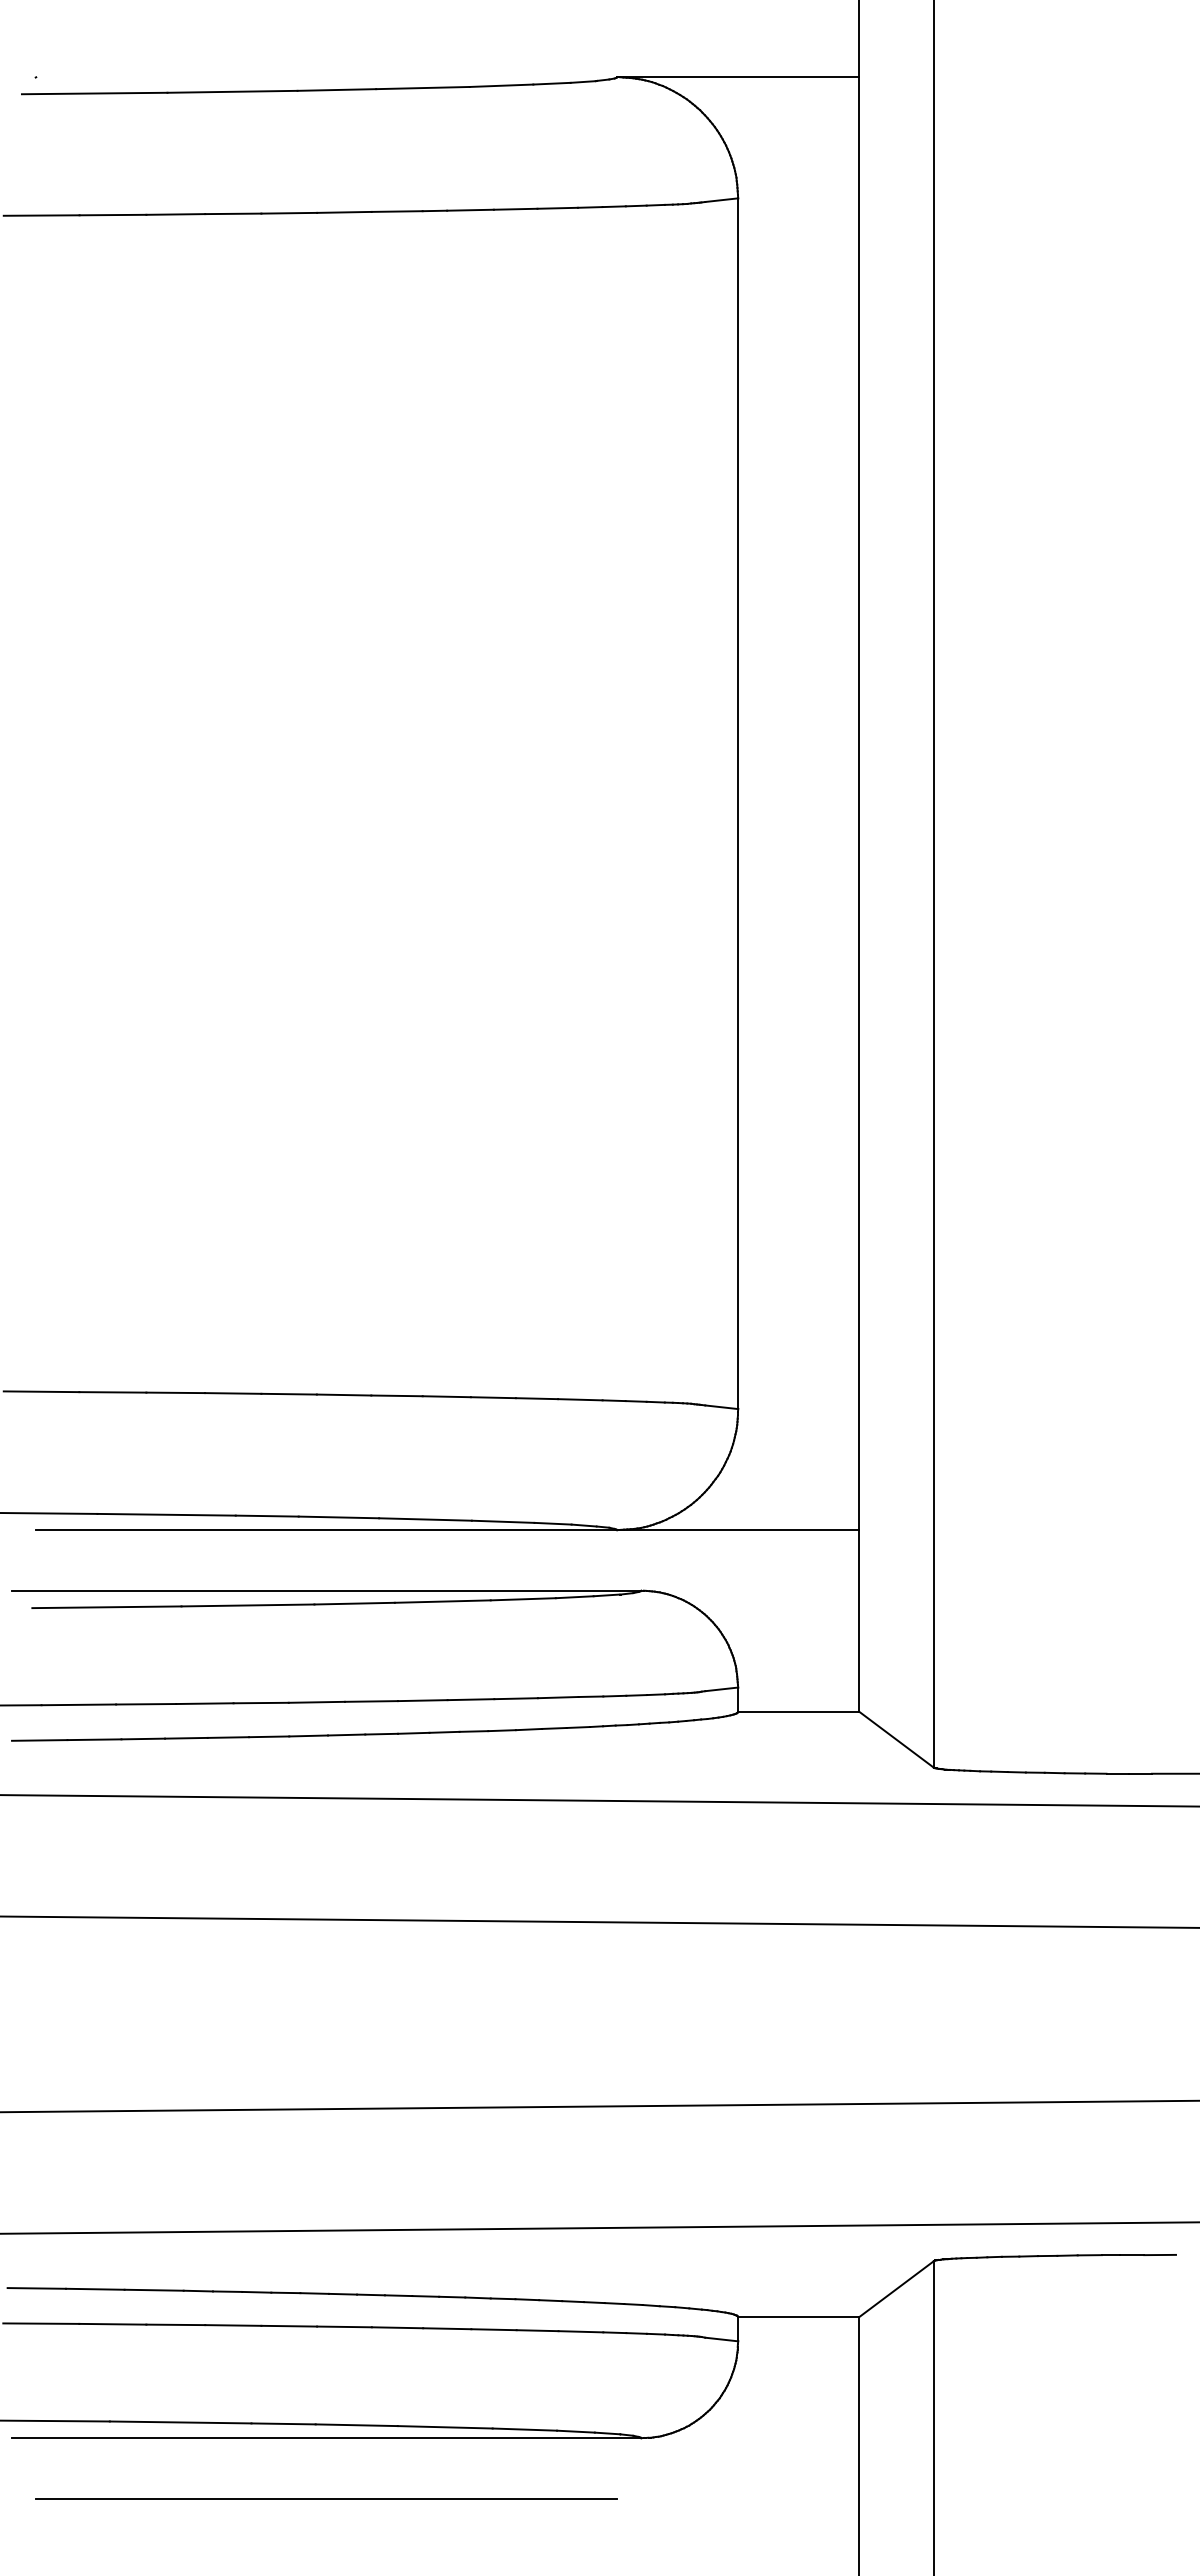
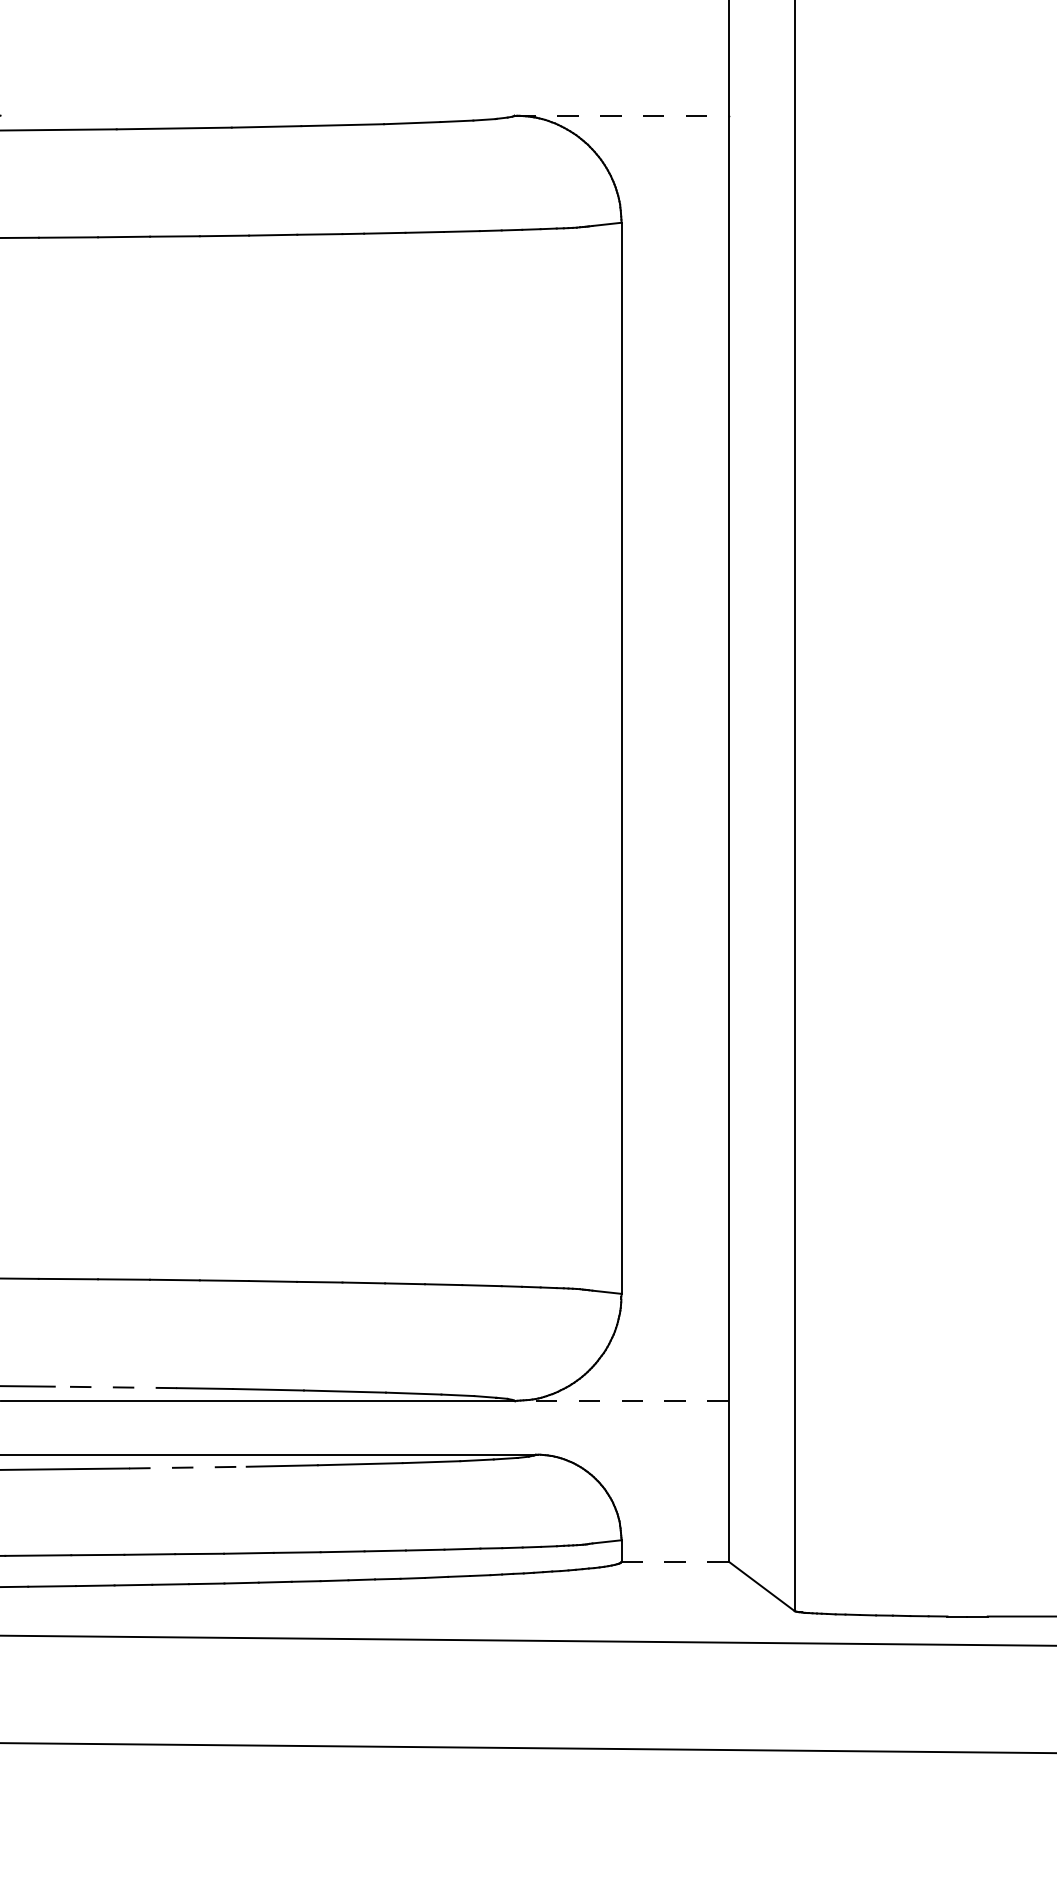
line: (738, 77) -> (621, 115), solid -> dashed
line: (166, 1514) -> (115, 1387), solid -> dashed
line: (737, 1530) -> (621, 1401), solid -> dashed
line: (248, 1605) -> (188, 1467), solid -> dashed
line: (798, 1711) -> (674, 1561), solid -> dashed

